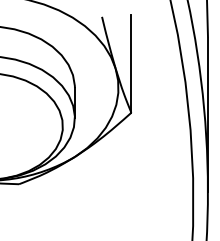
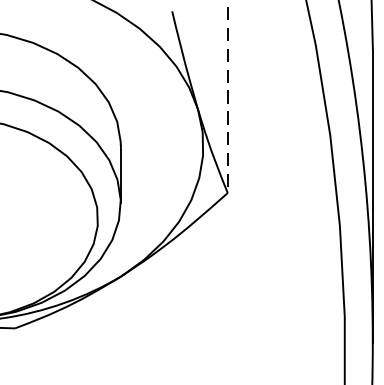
line: (131, 64) -> (227, 101), solid -> dashed

